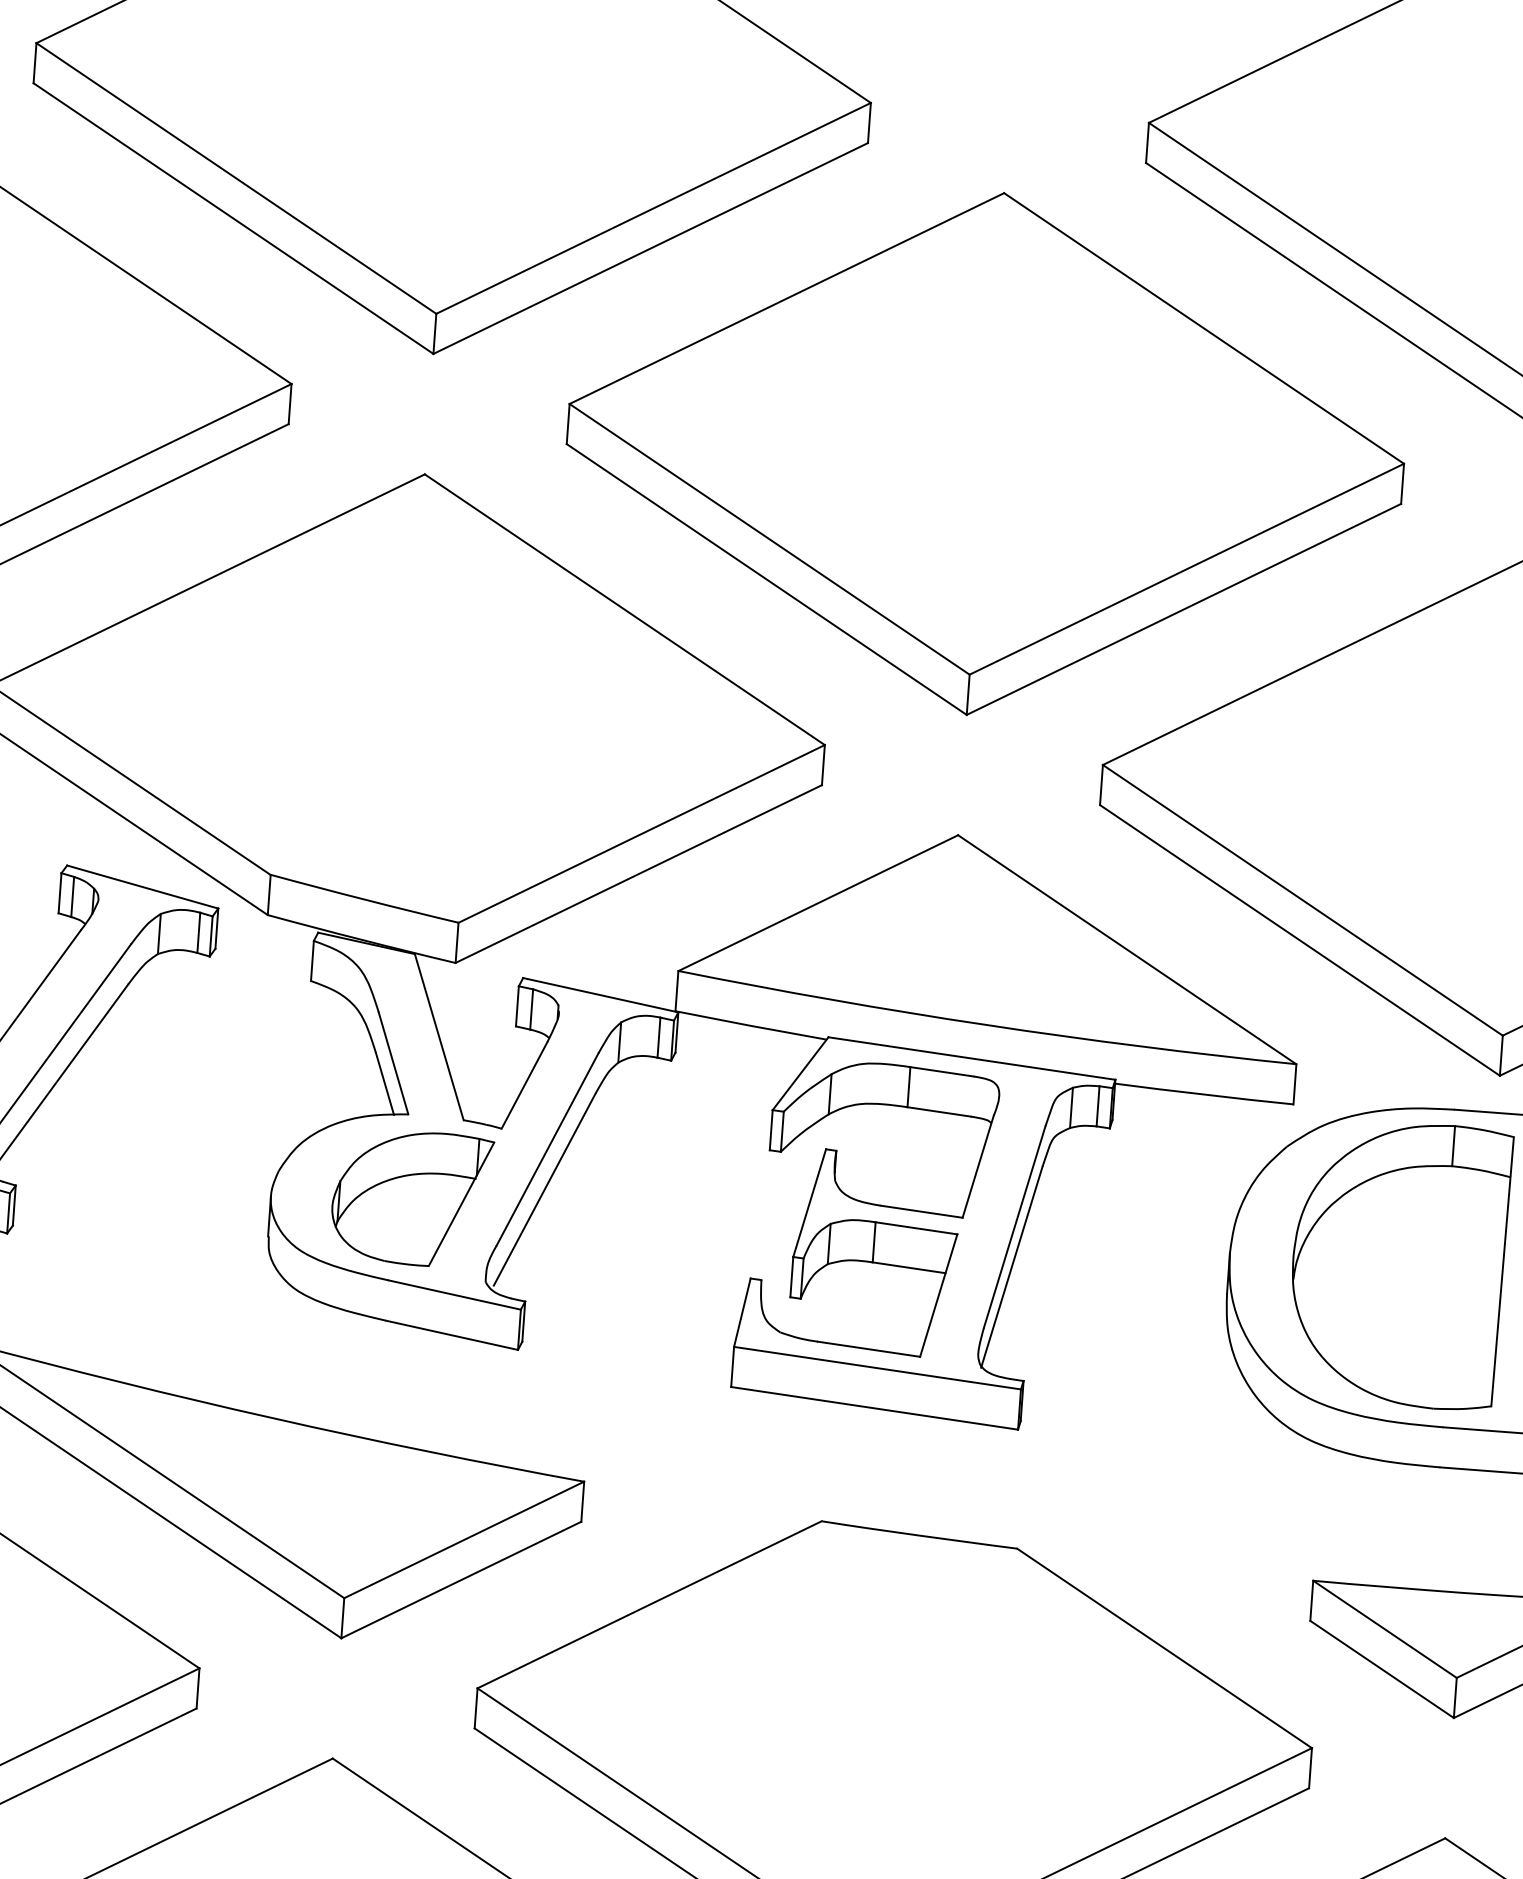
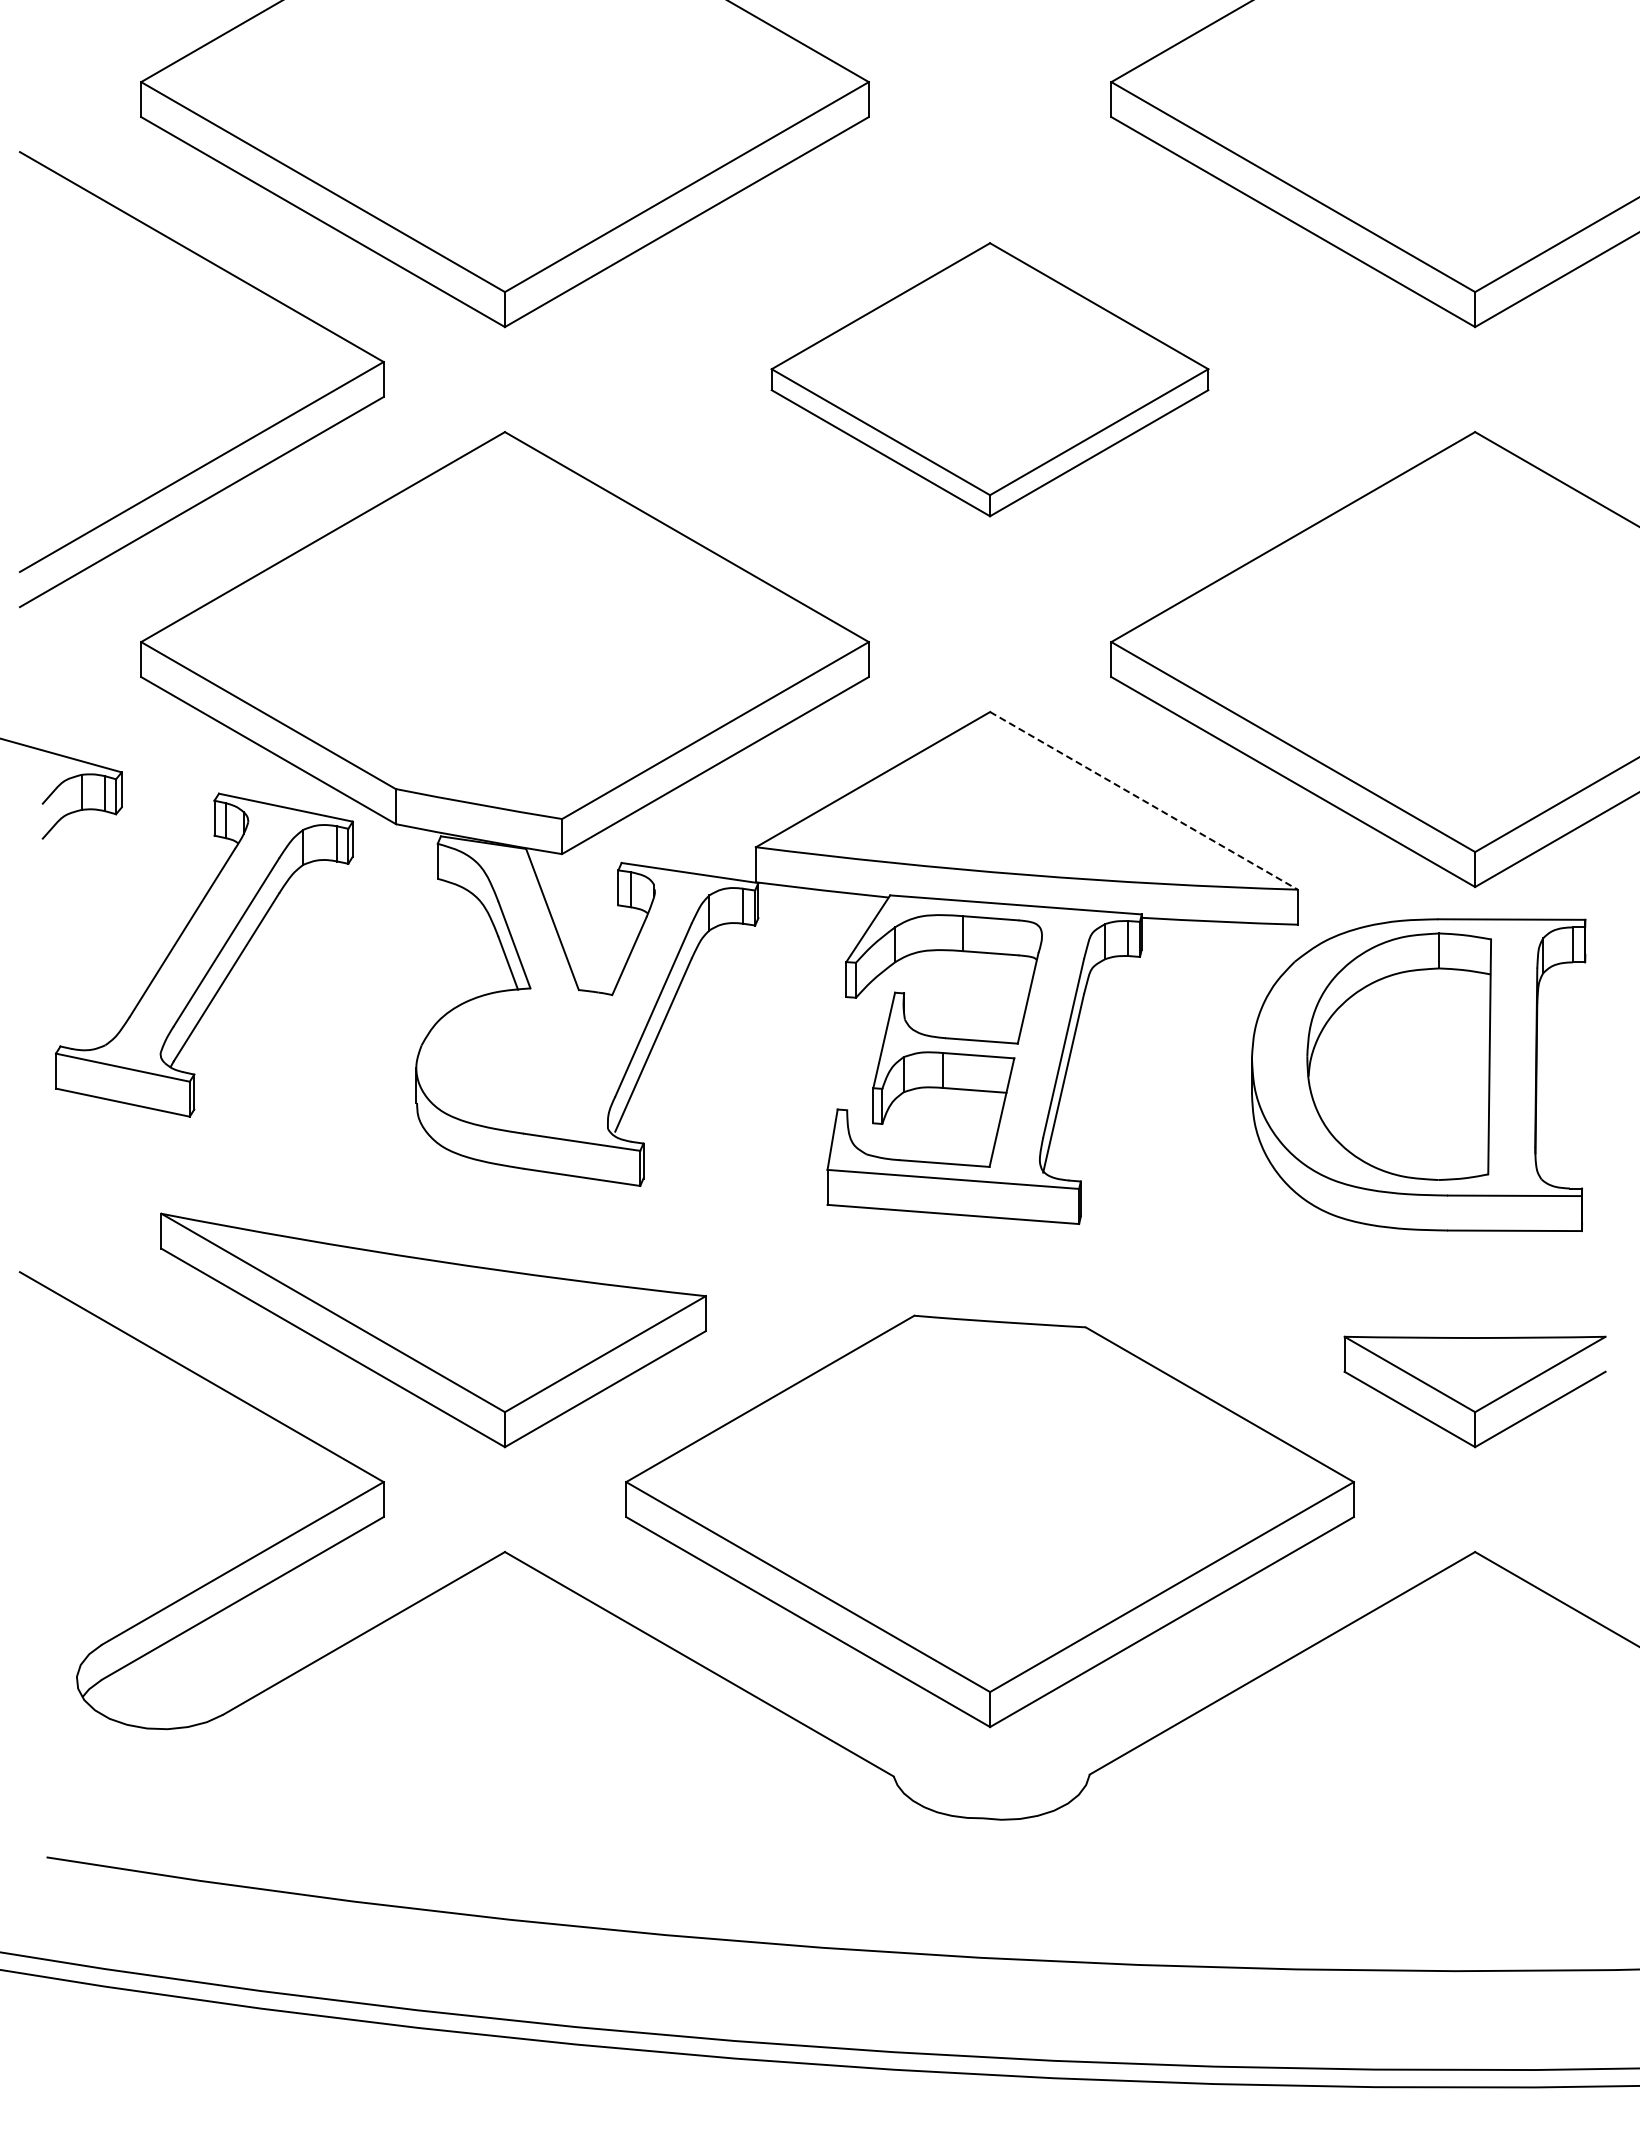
part: (984, 453) -> (989, 379), size x0.6
line: (1127, 949) -> (1144, 800), solid -> dashed
part: (411, 1197) -> (538, 1060), removed

